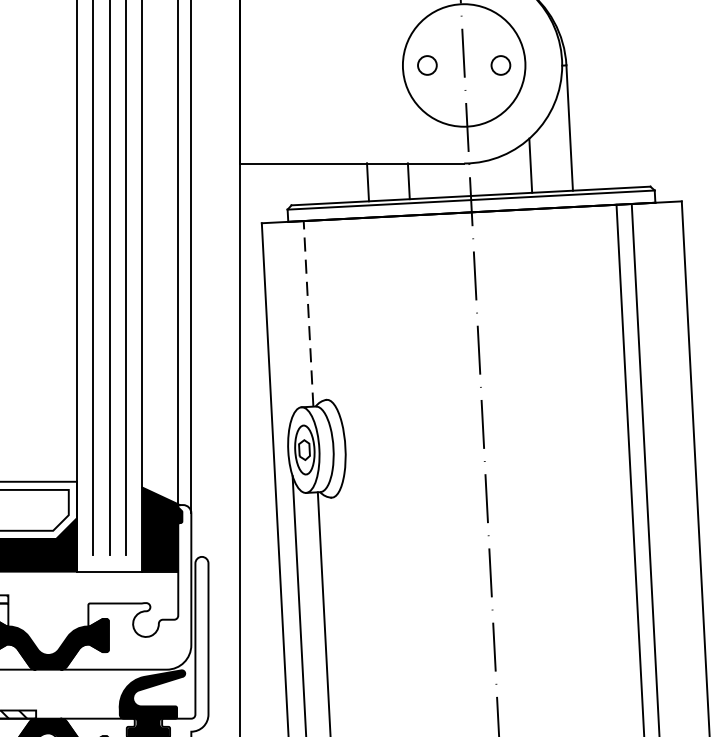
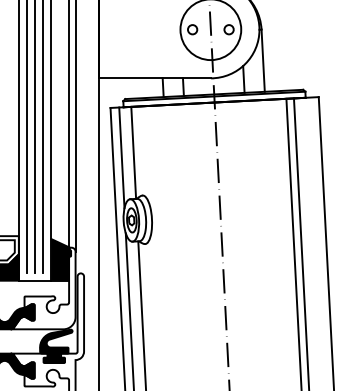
line: (308, 313) -> (133, 152), dashed -> solid
line: (283, 323) -> (121, 157), added

